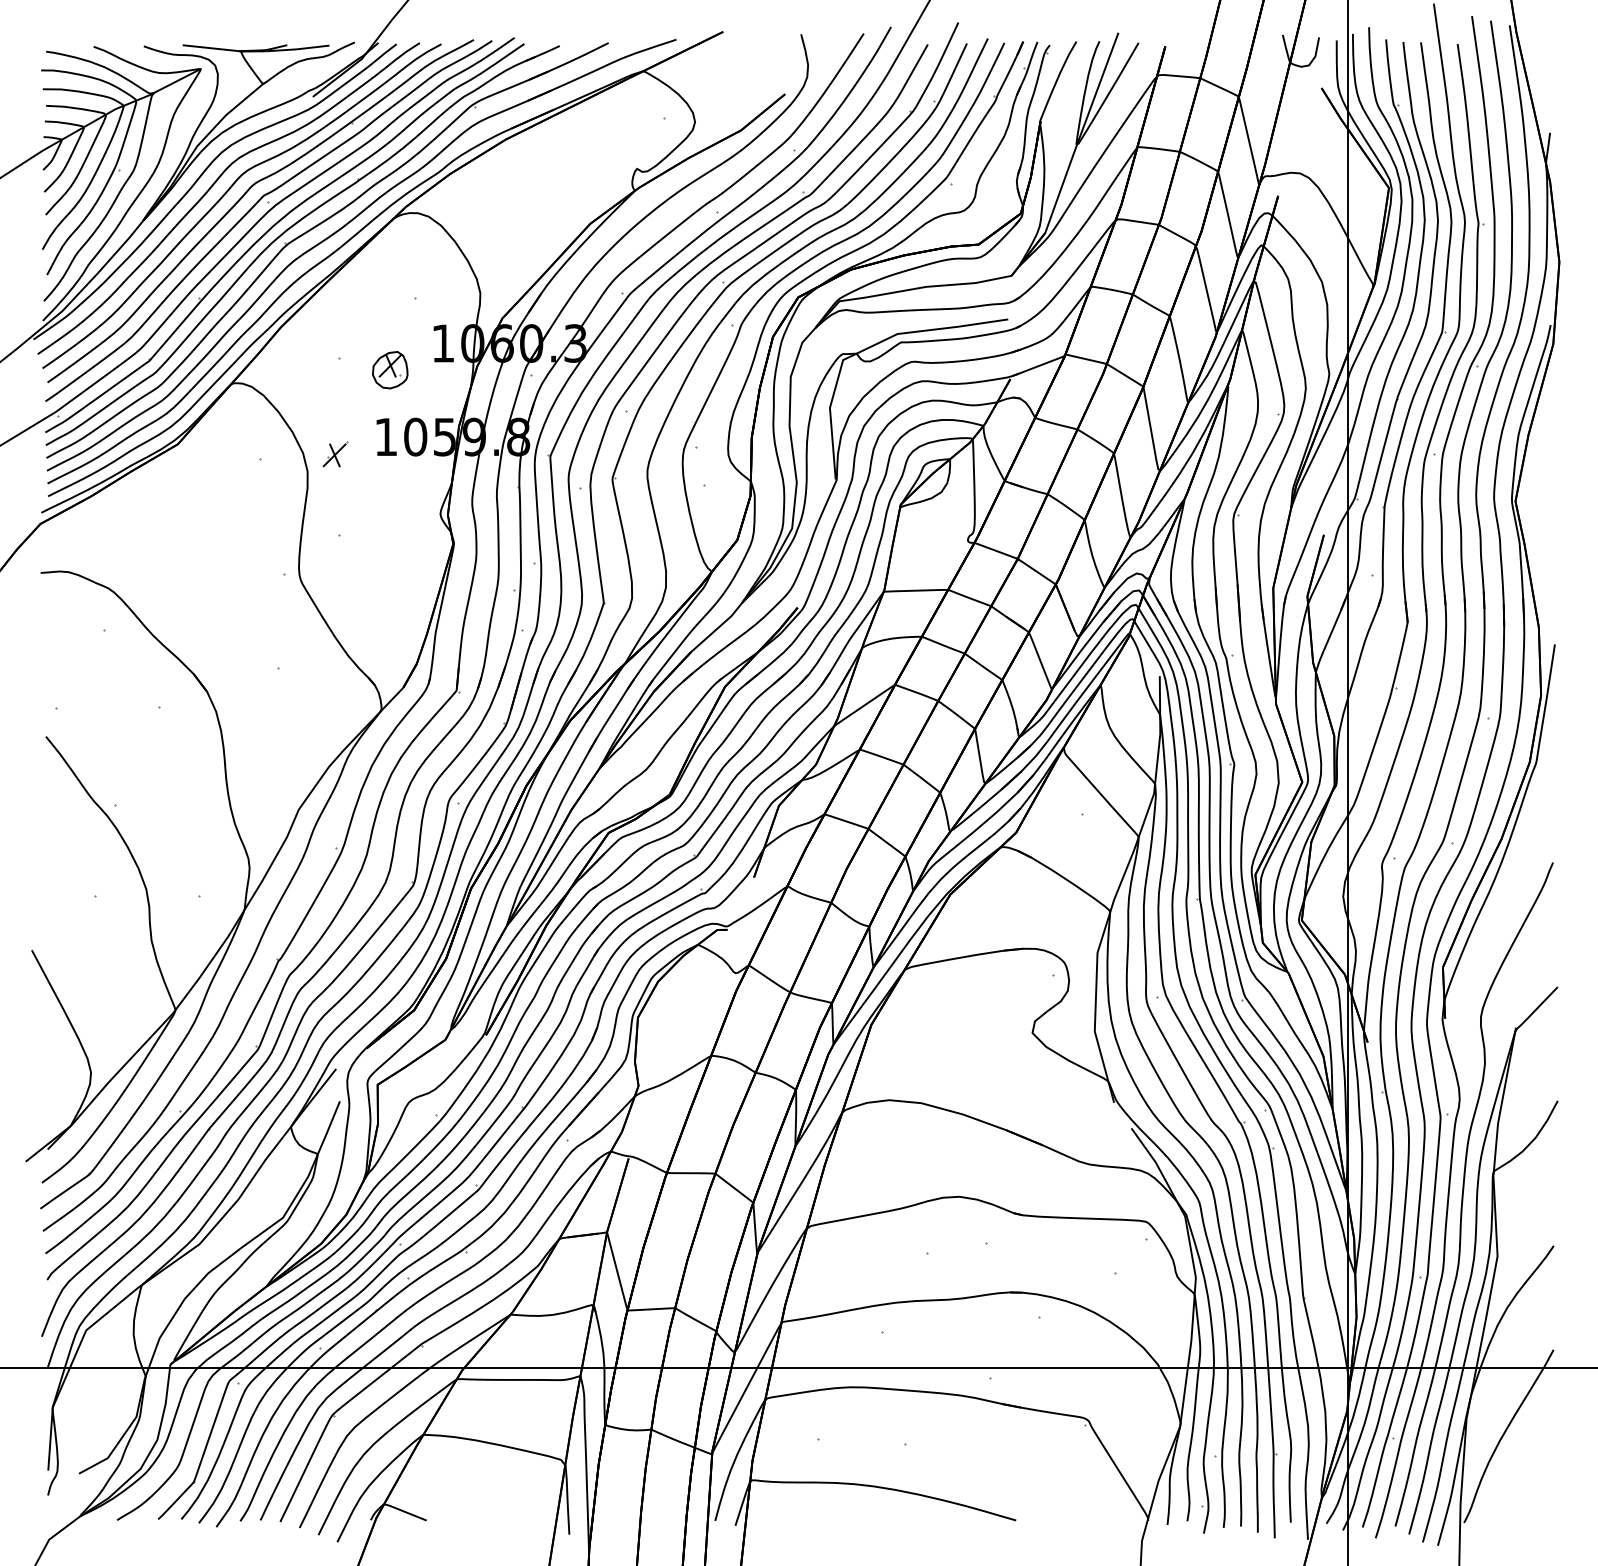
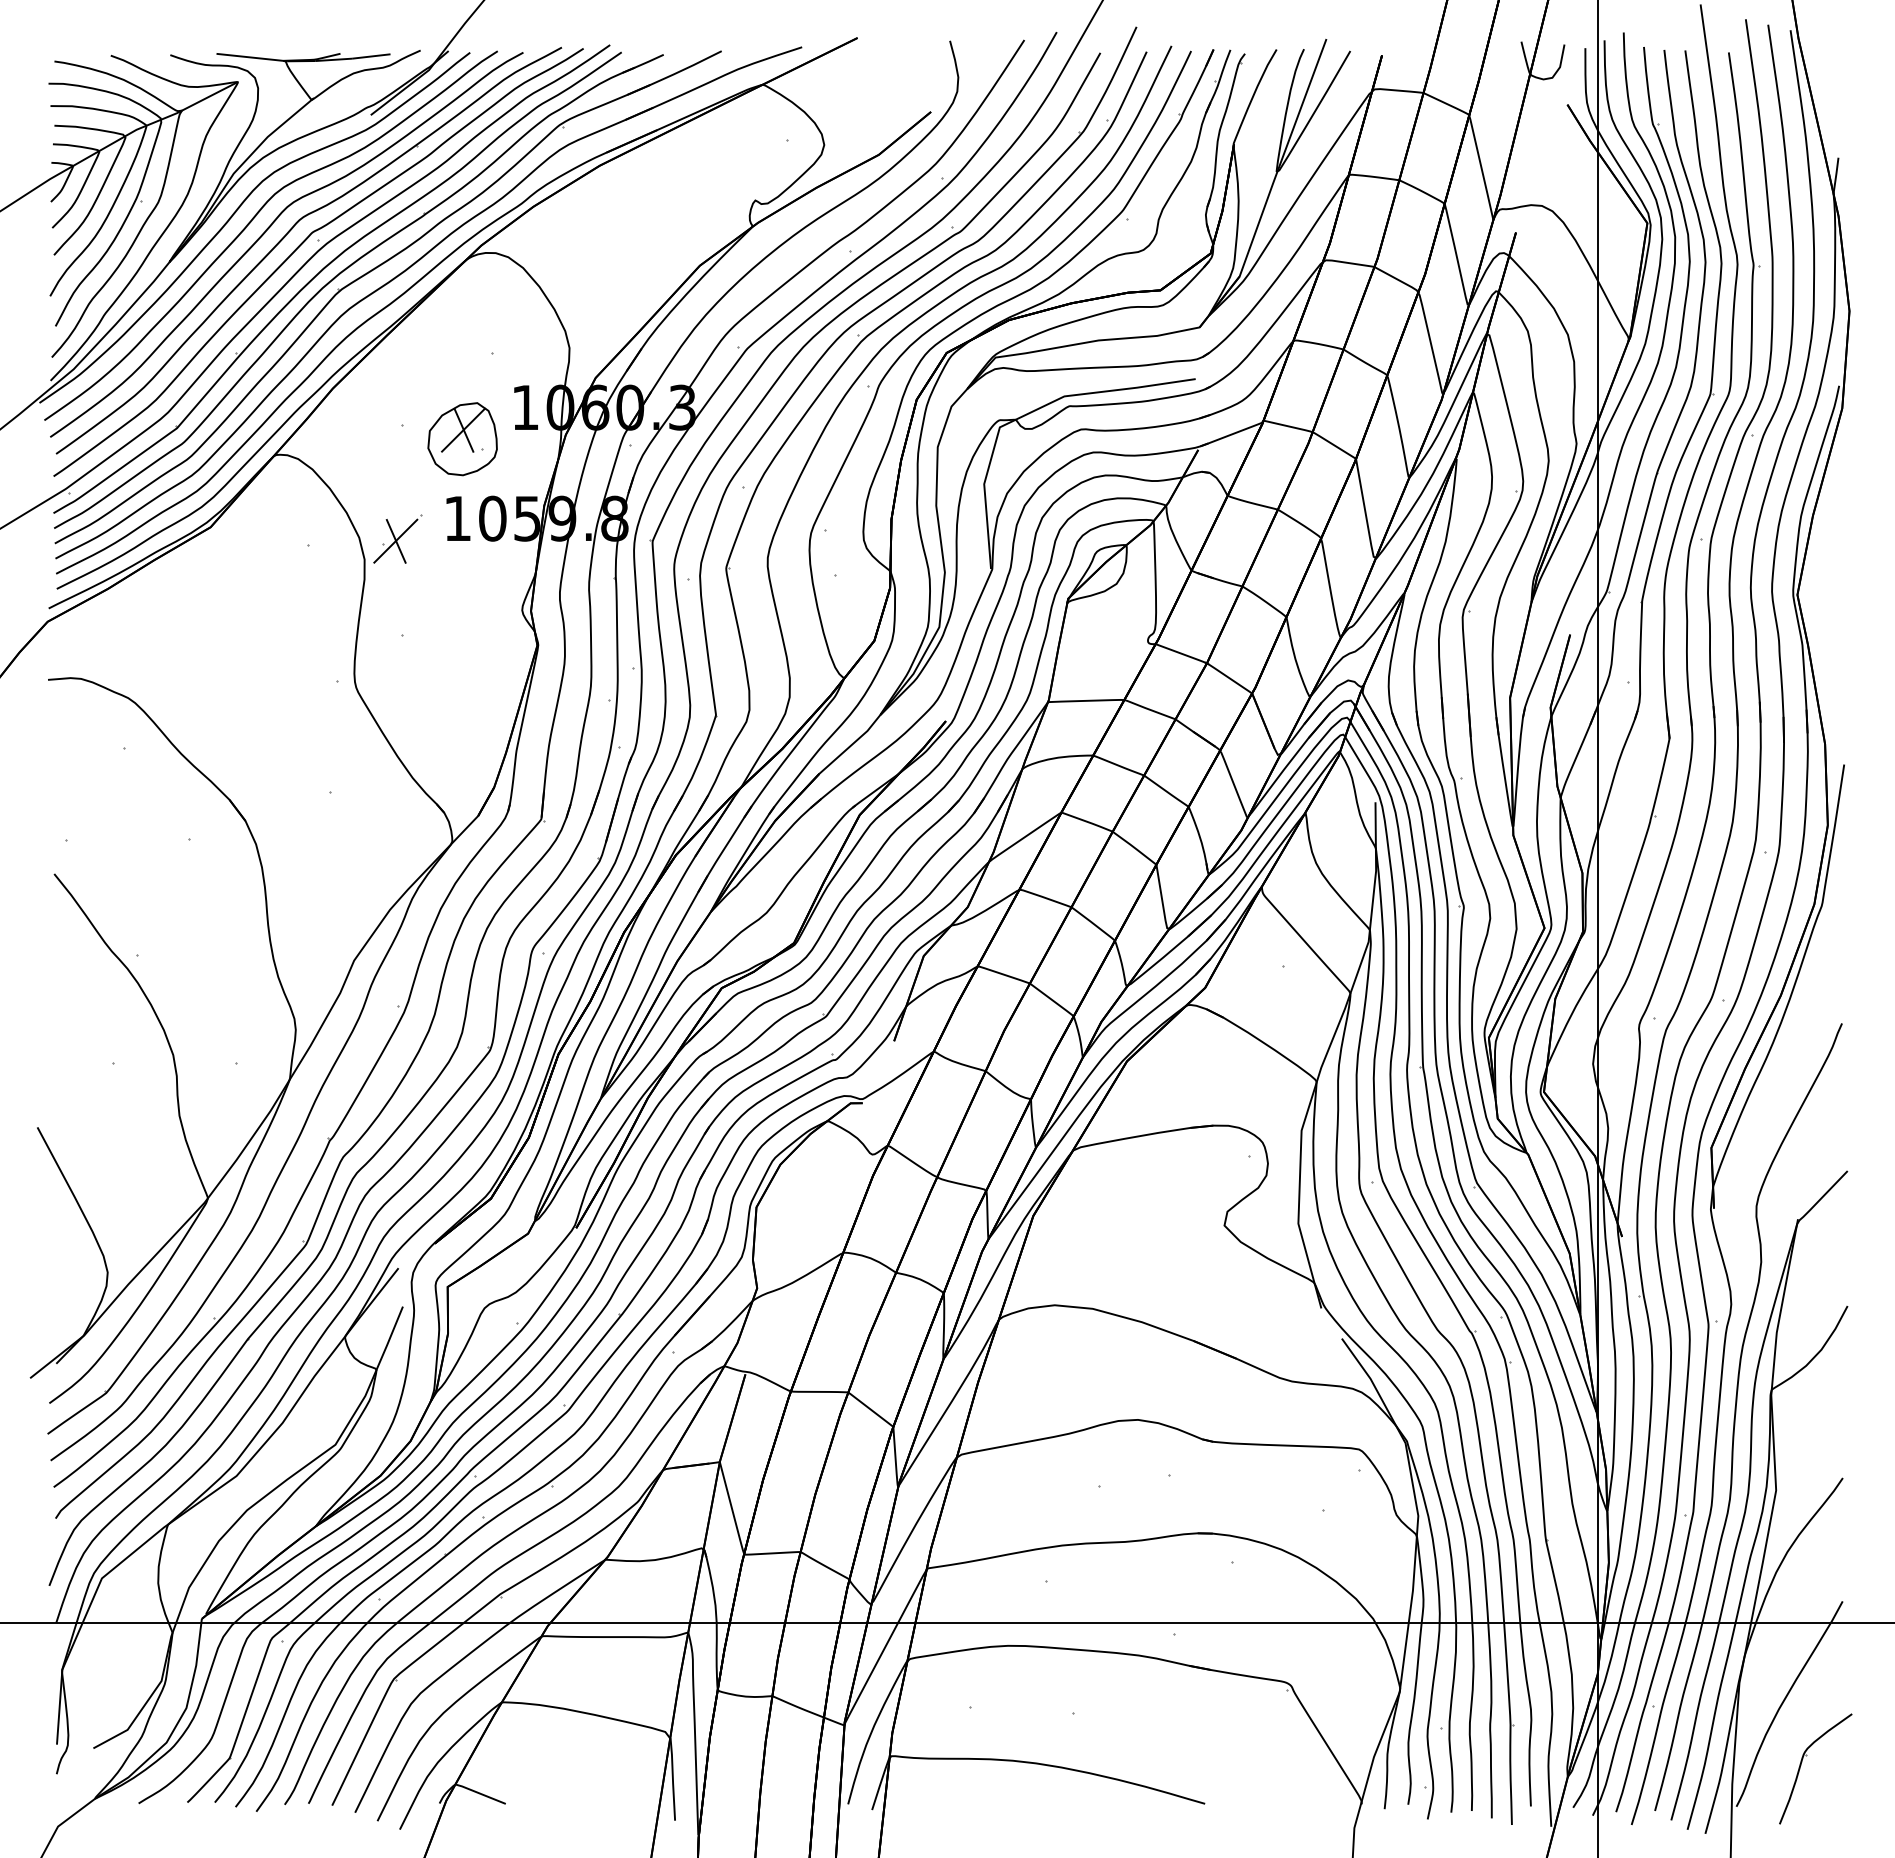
part: (390, 370) -> (462, 439), size x1.67
part: (335, 453) -> (397, 538), size x1.67
part: (1519, 1485) -> (1802, 1762), added

